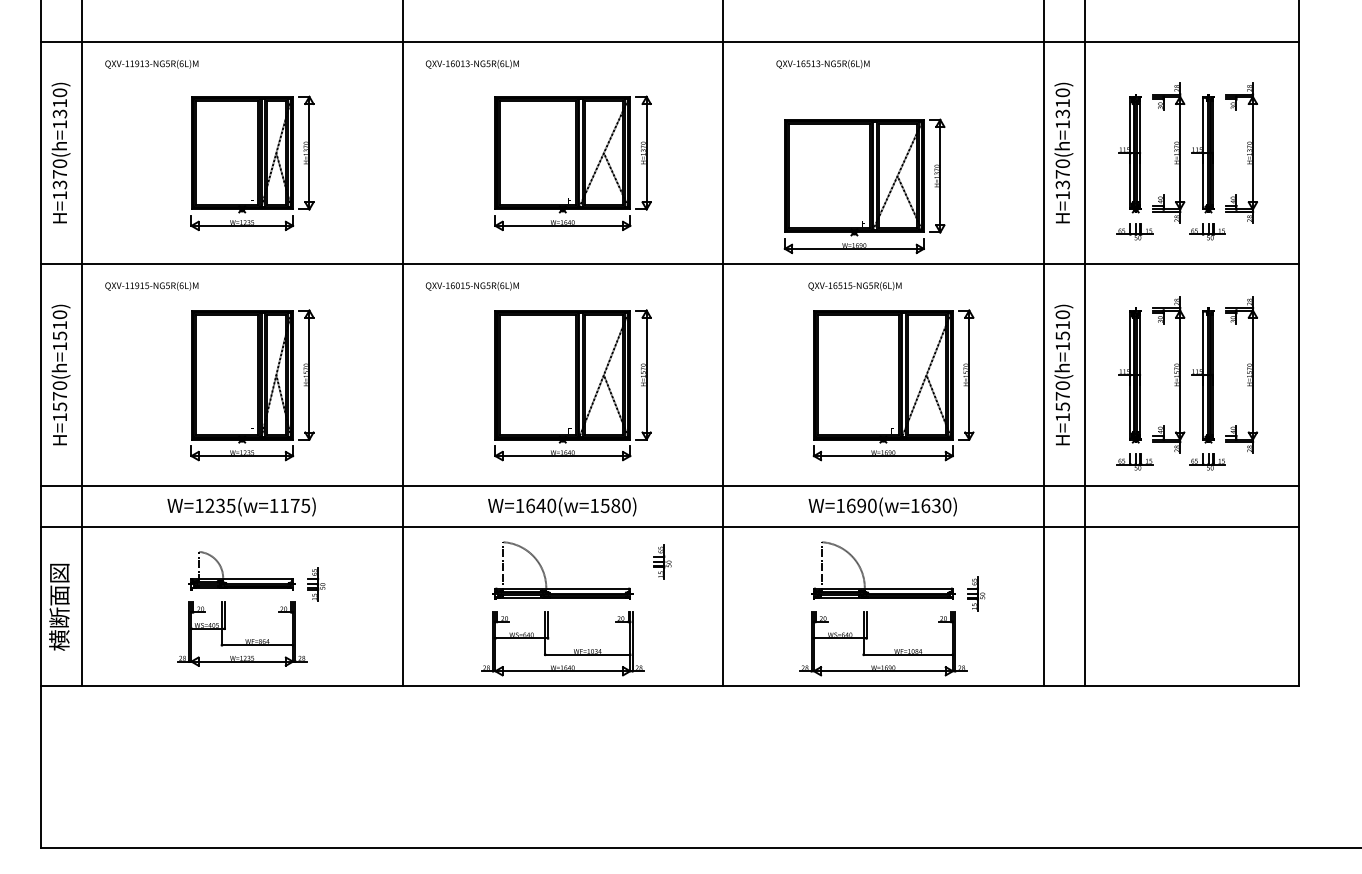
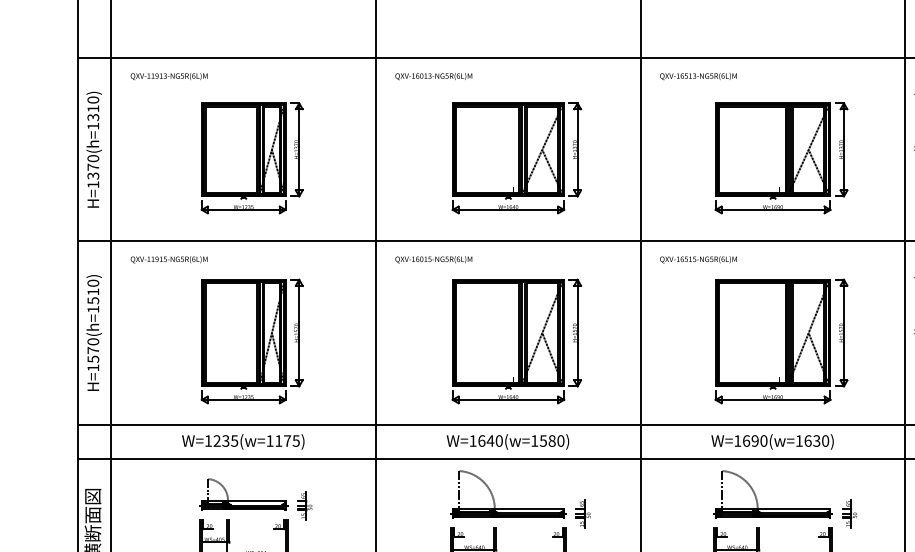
text: (822, 64) -> (698, 76), moved
part: (864, 186) -> (781, 158), moved
text: (854, 286) -> (698, 259), moved
part: (662, 561) -> (583, 513), moved

